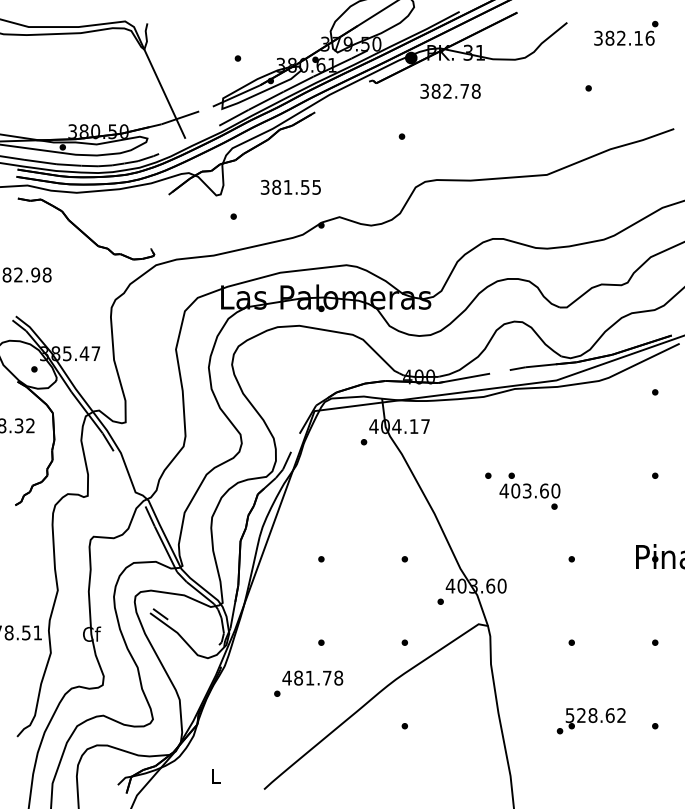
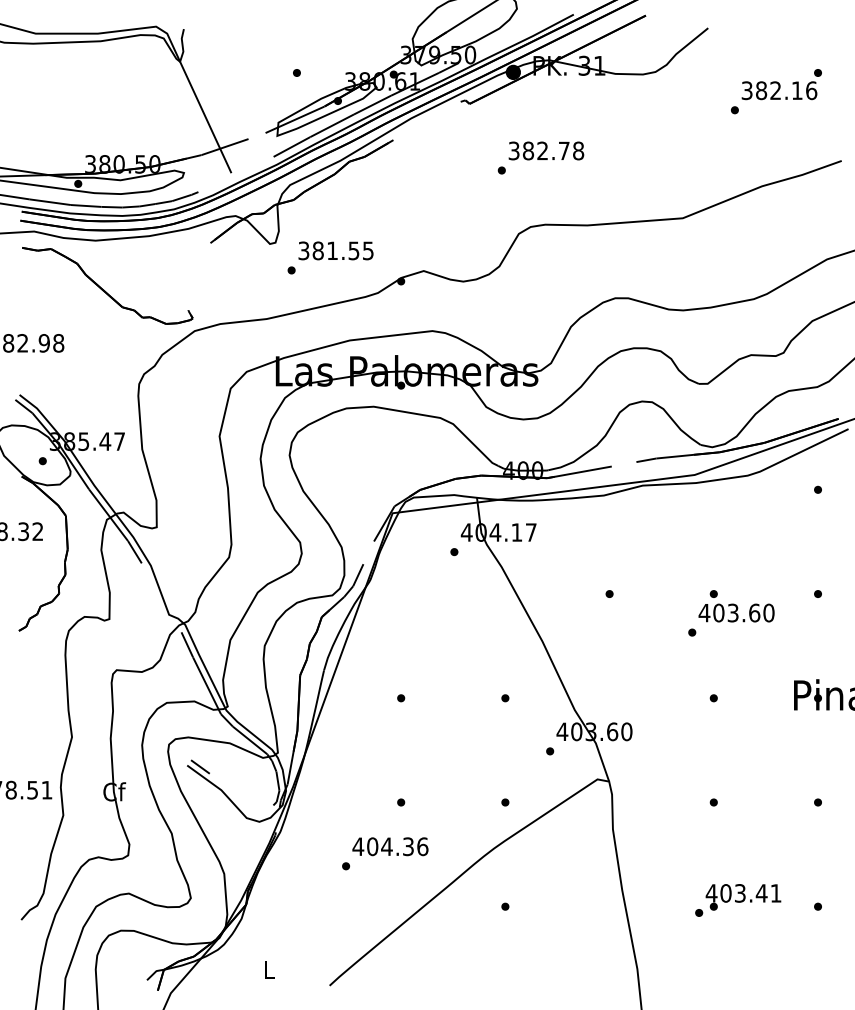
text: (625, 33) -> (781, 84), moved
text: (450, 90) -> (546, 150), moved
text: (290, 187) -> (335, 250), moved
text: (529, 485) -> (736, 606), moved
text: (318, 677) -> (397, 846), 481.78 -> 404.36
text: (595, 715) -> (743, 893), 528.62 -> 403.41

